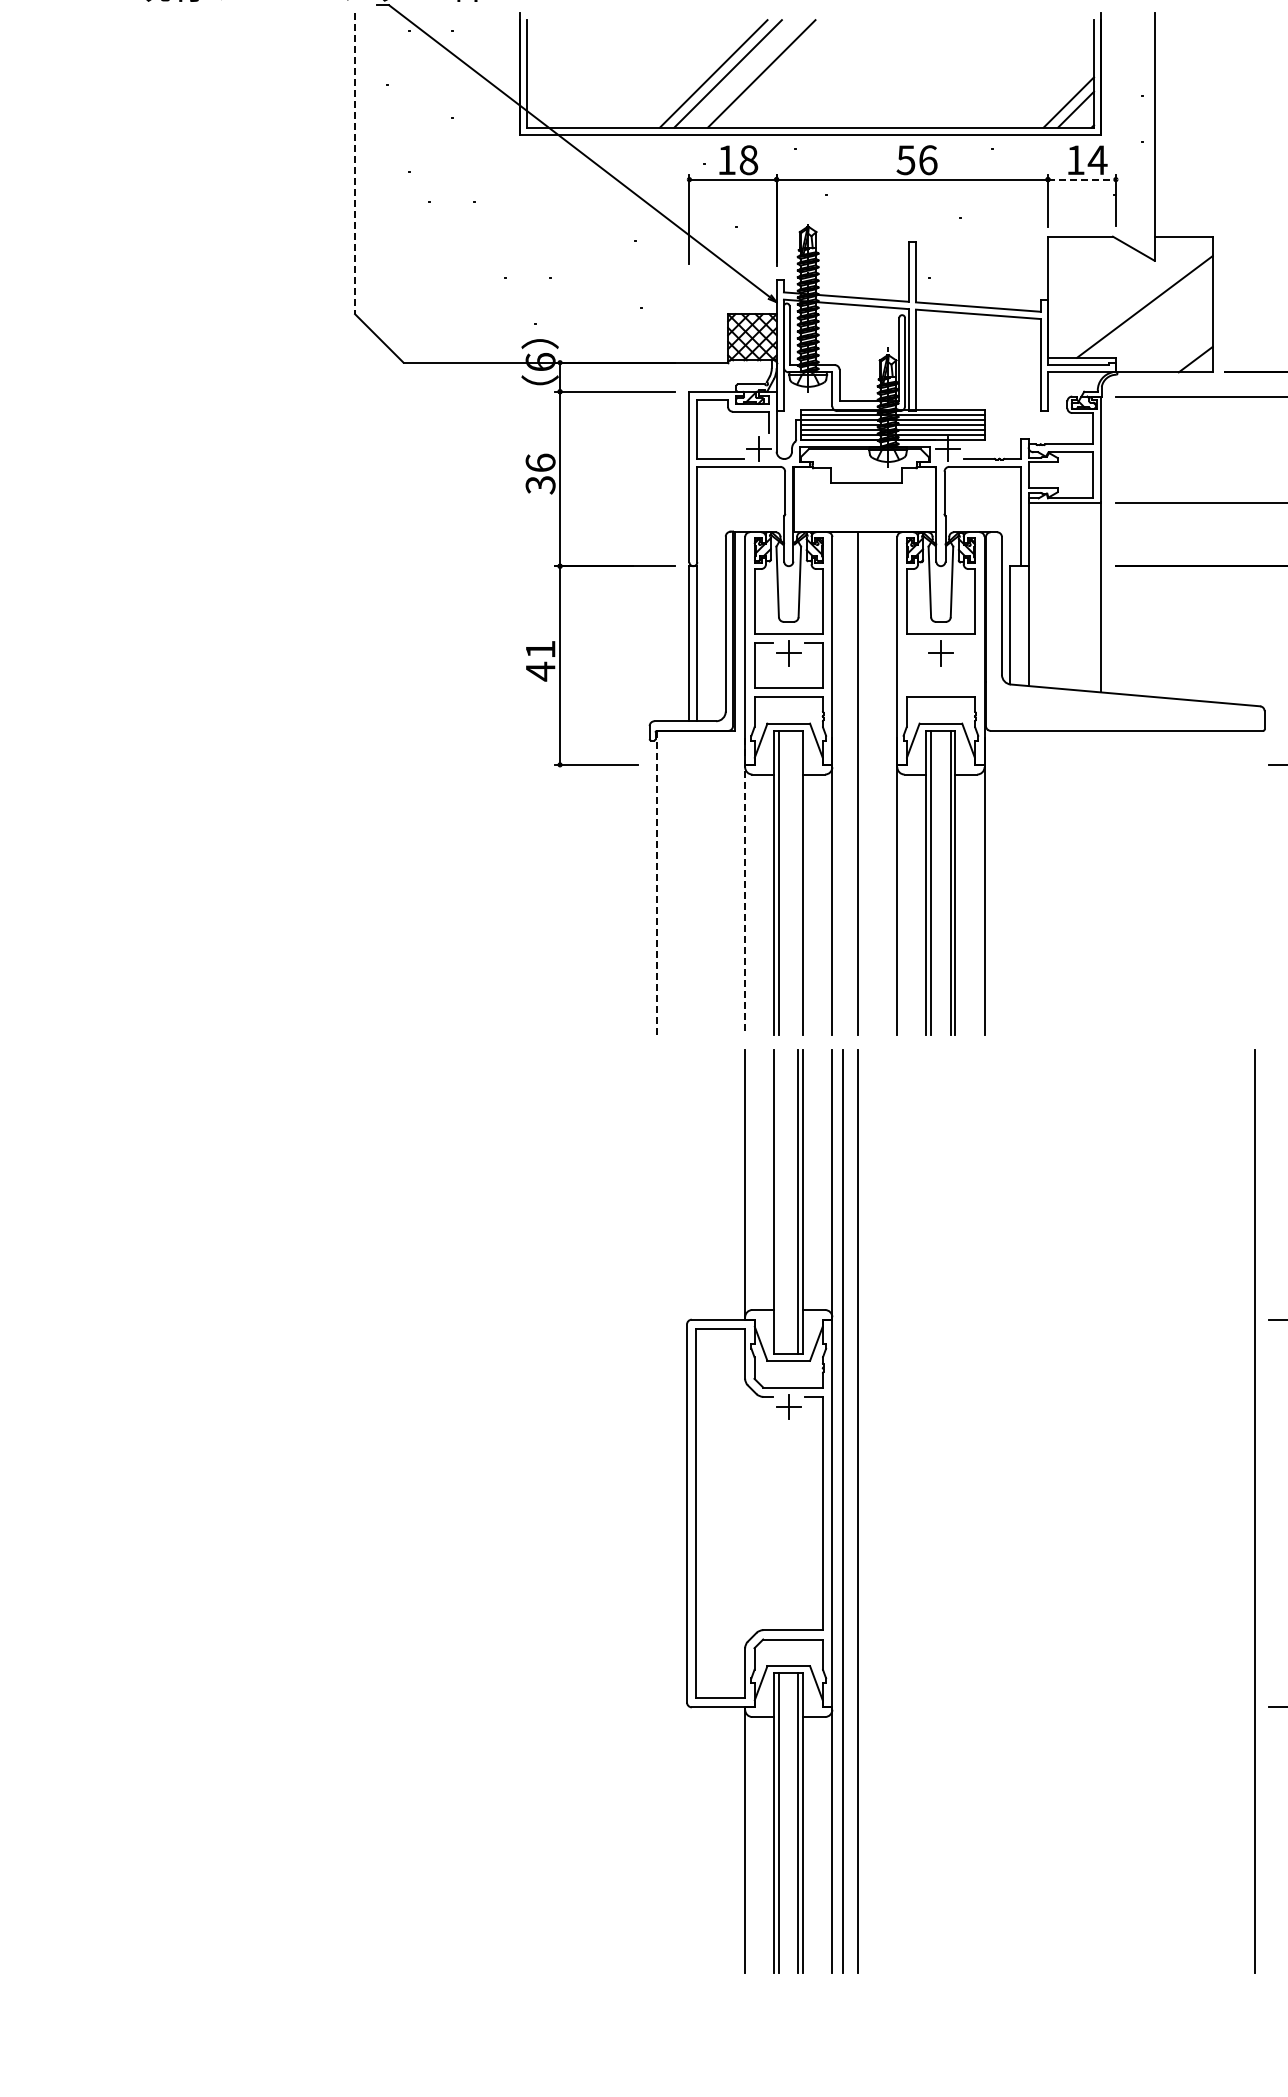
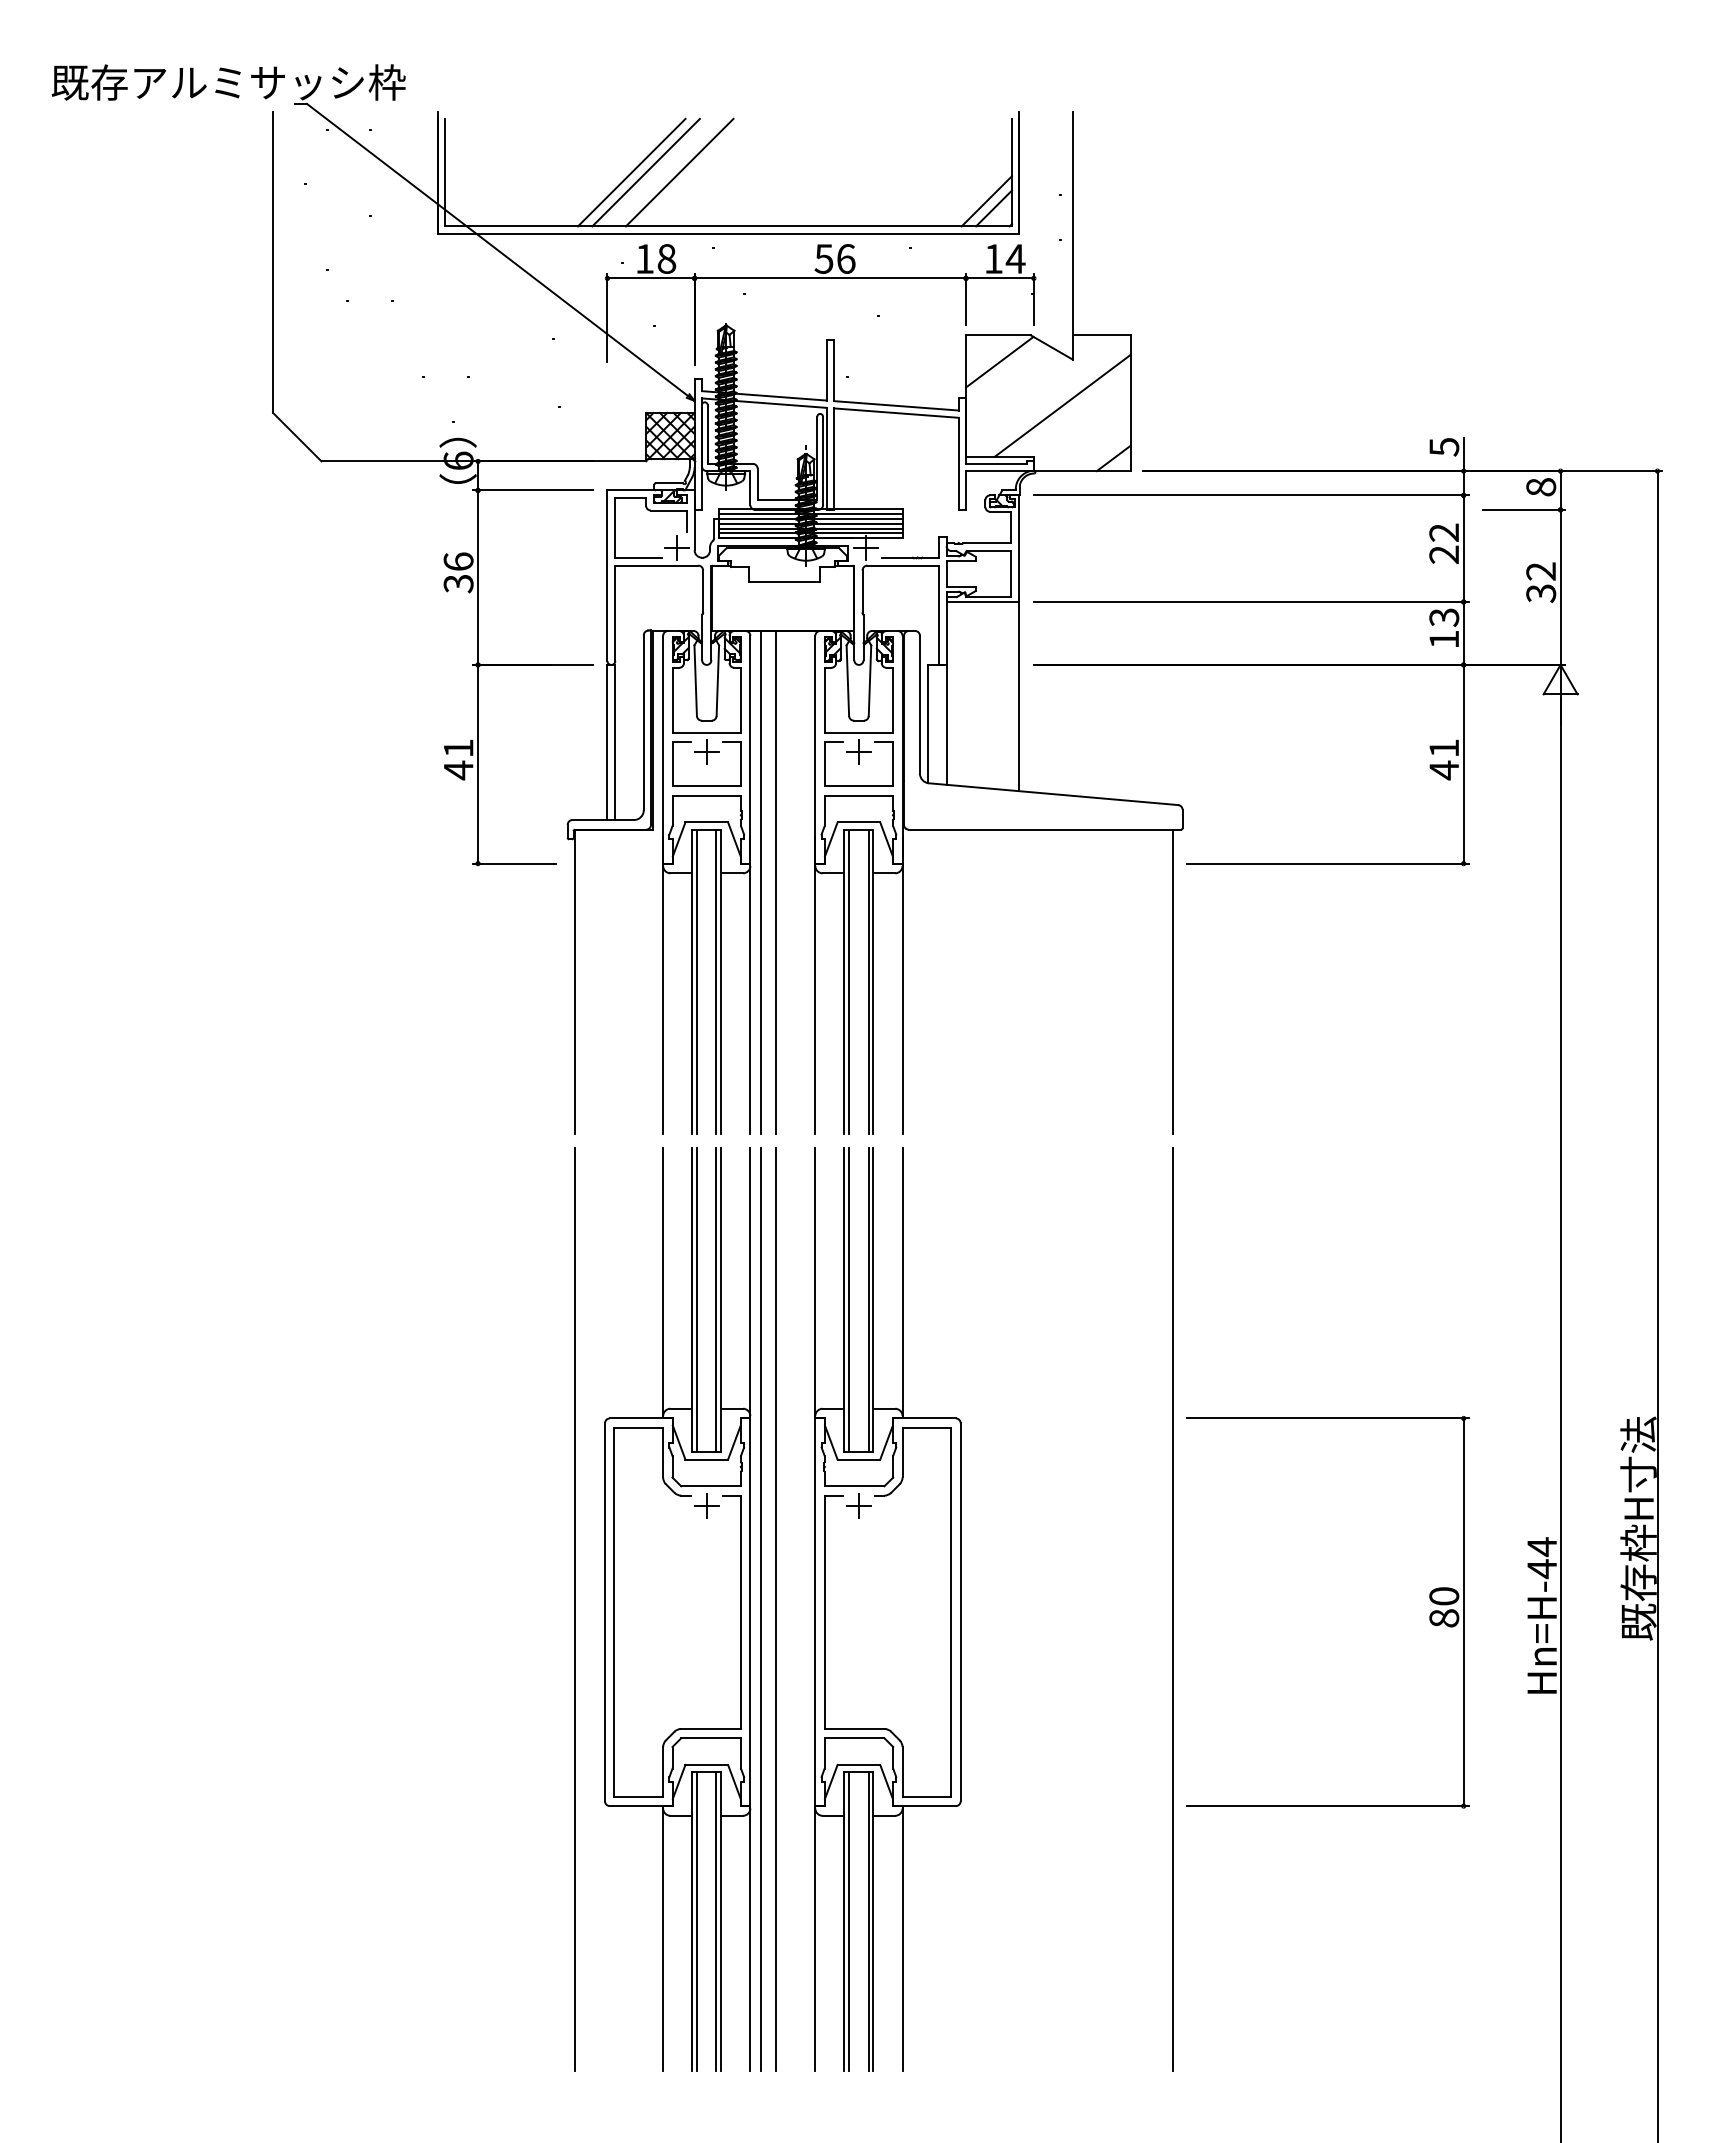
line: (355, 163) -> (273, 262), dashed -> solid
line: (1081, 179) -> (999, 278), dashed -> solid
line: (1081, 262) -> (999, 361), added
part: (940, 686) -> (858, 785), added
line: (843, 783) -> (761, 882), added
line: (798, 882) -> (716, 981), added
line: (1254, 882) -> (1172, 981), added
line: (656, 883) -> (574, 982), dashed -> solid
line: (745, 886) -> (663, 985), dashed -> solid
line: (779, 1201) -> (697, 1300), added
line: (656, 1510) -> (574, 1609), added
part: (969, 1510) -> (887, 1609), added

